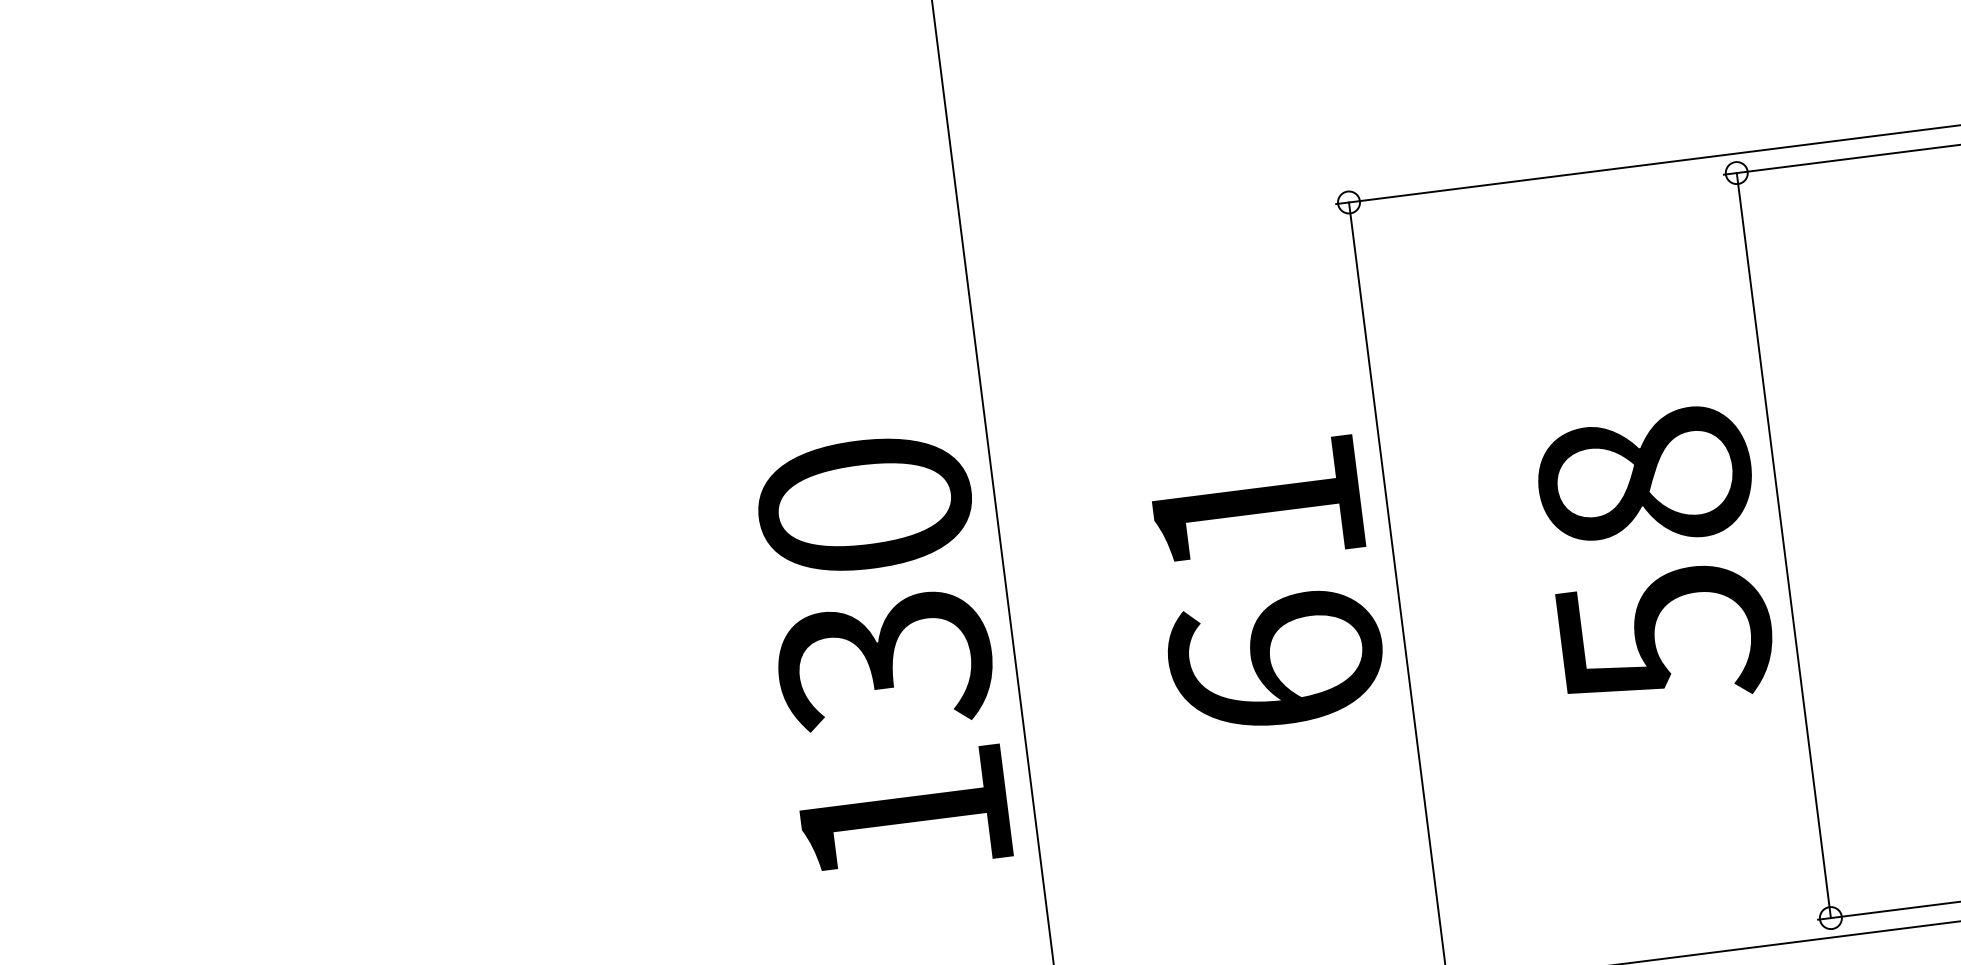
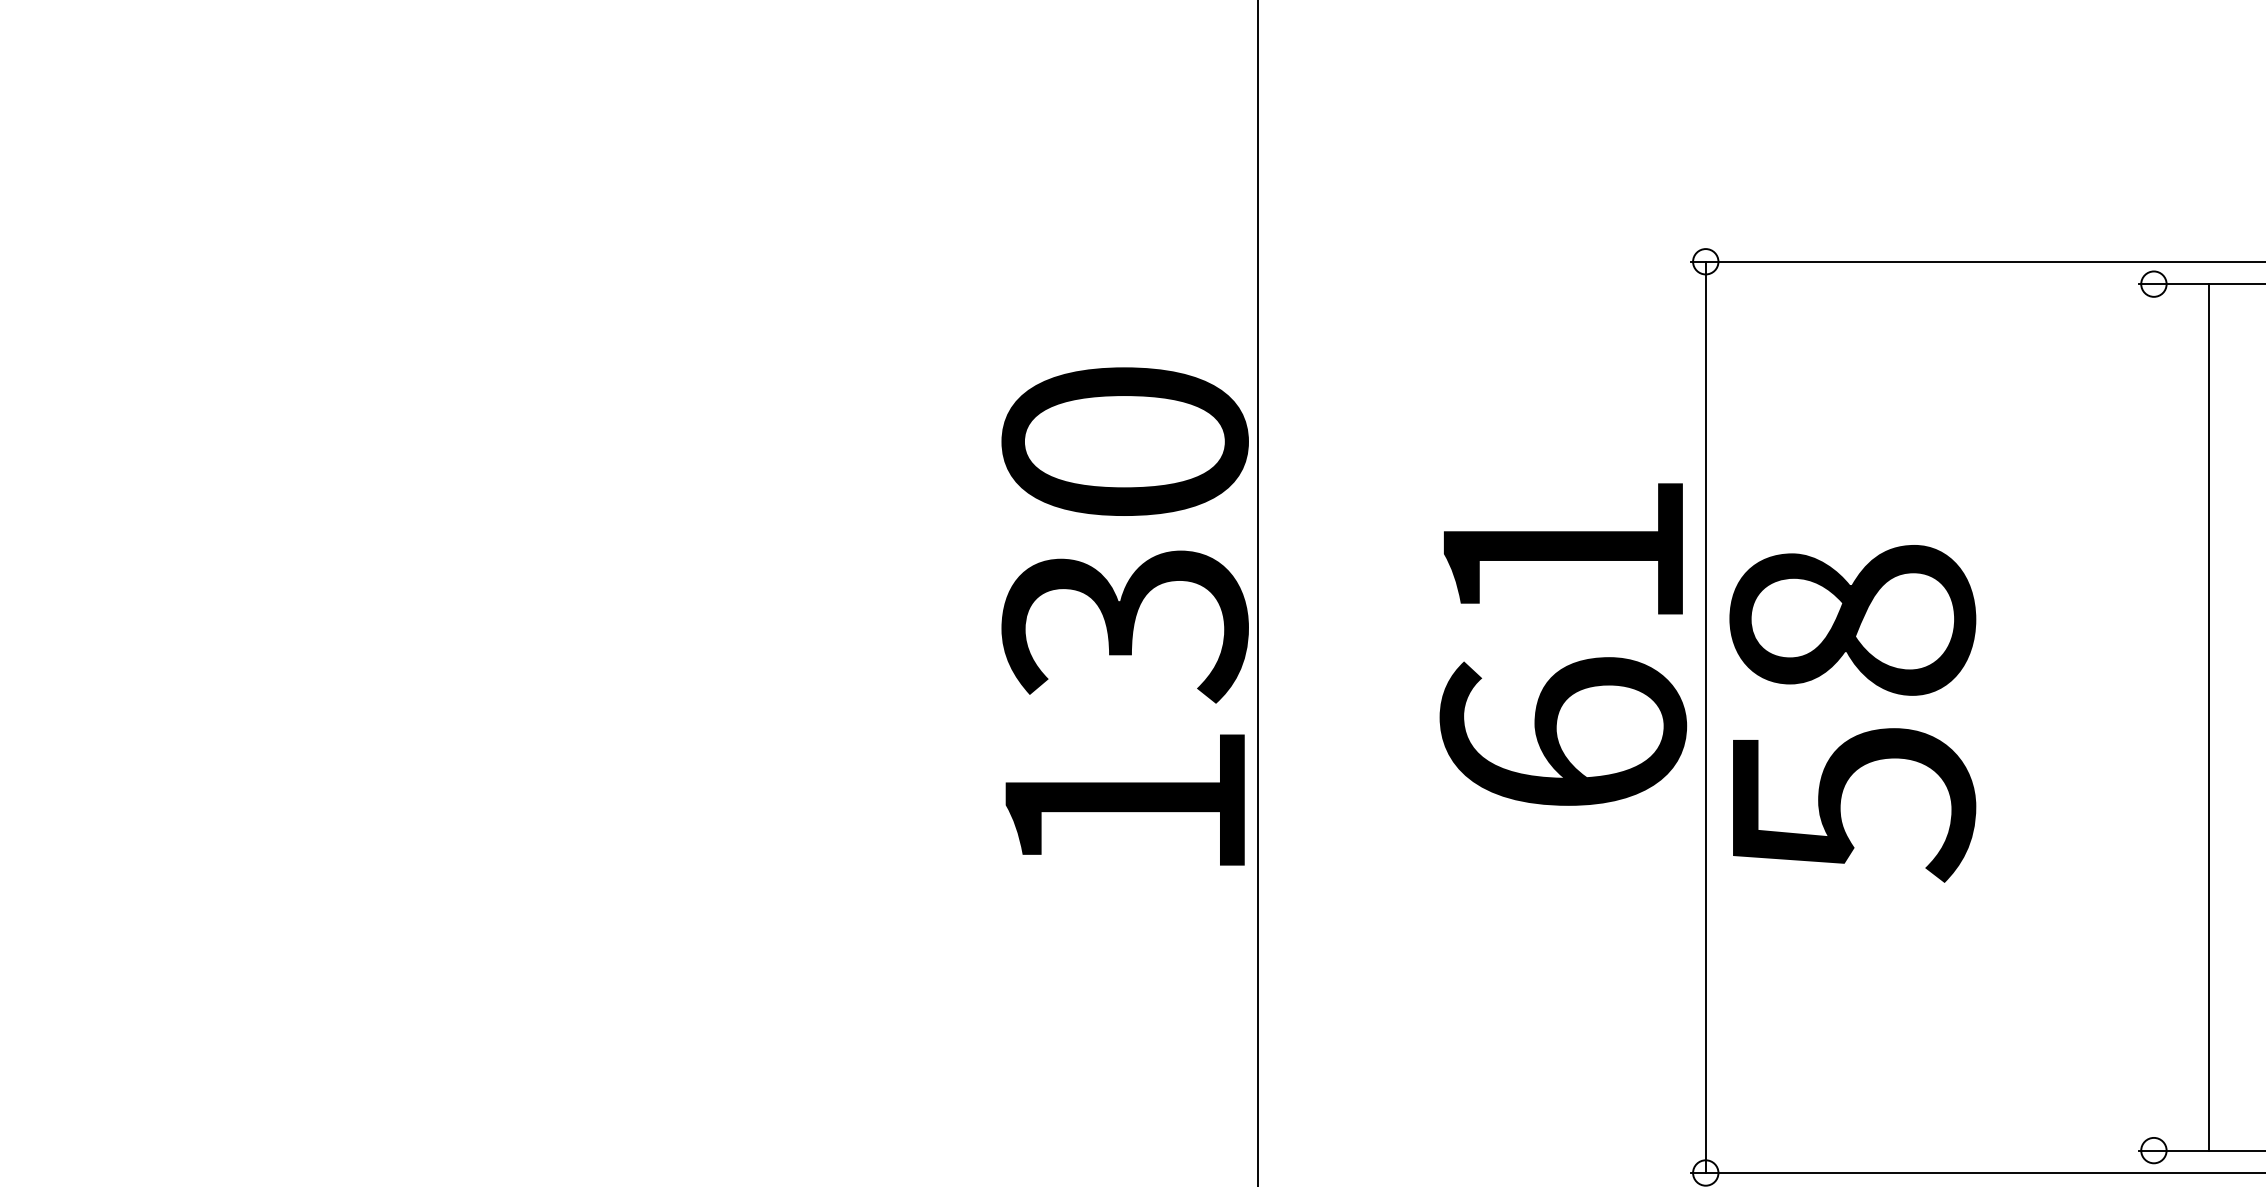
line: (1783, 545) -> (2208, 717), moved
text: (1654, 558) -> (1852, 713), moved
text: (1267, 585) -> (1563, 644), moved
text: (883, 655) -> (1124, 616), moved

